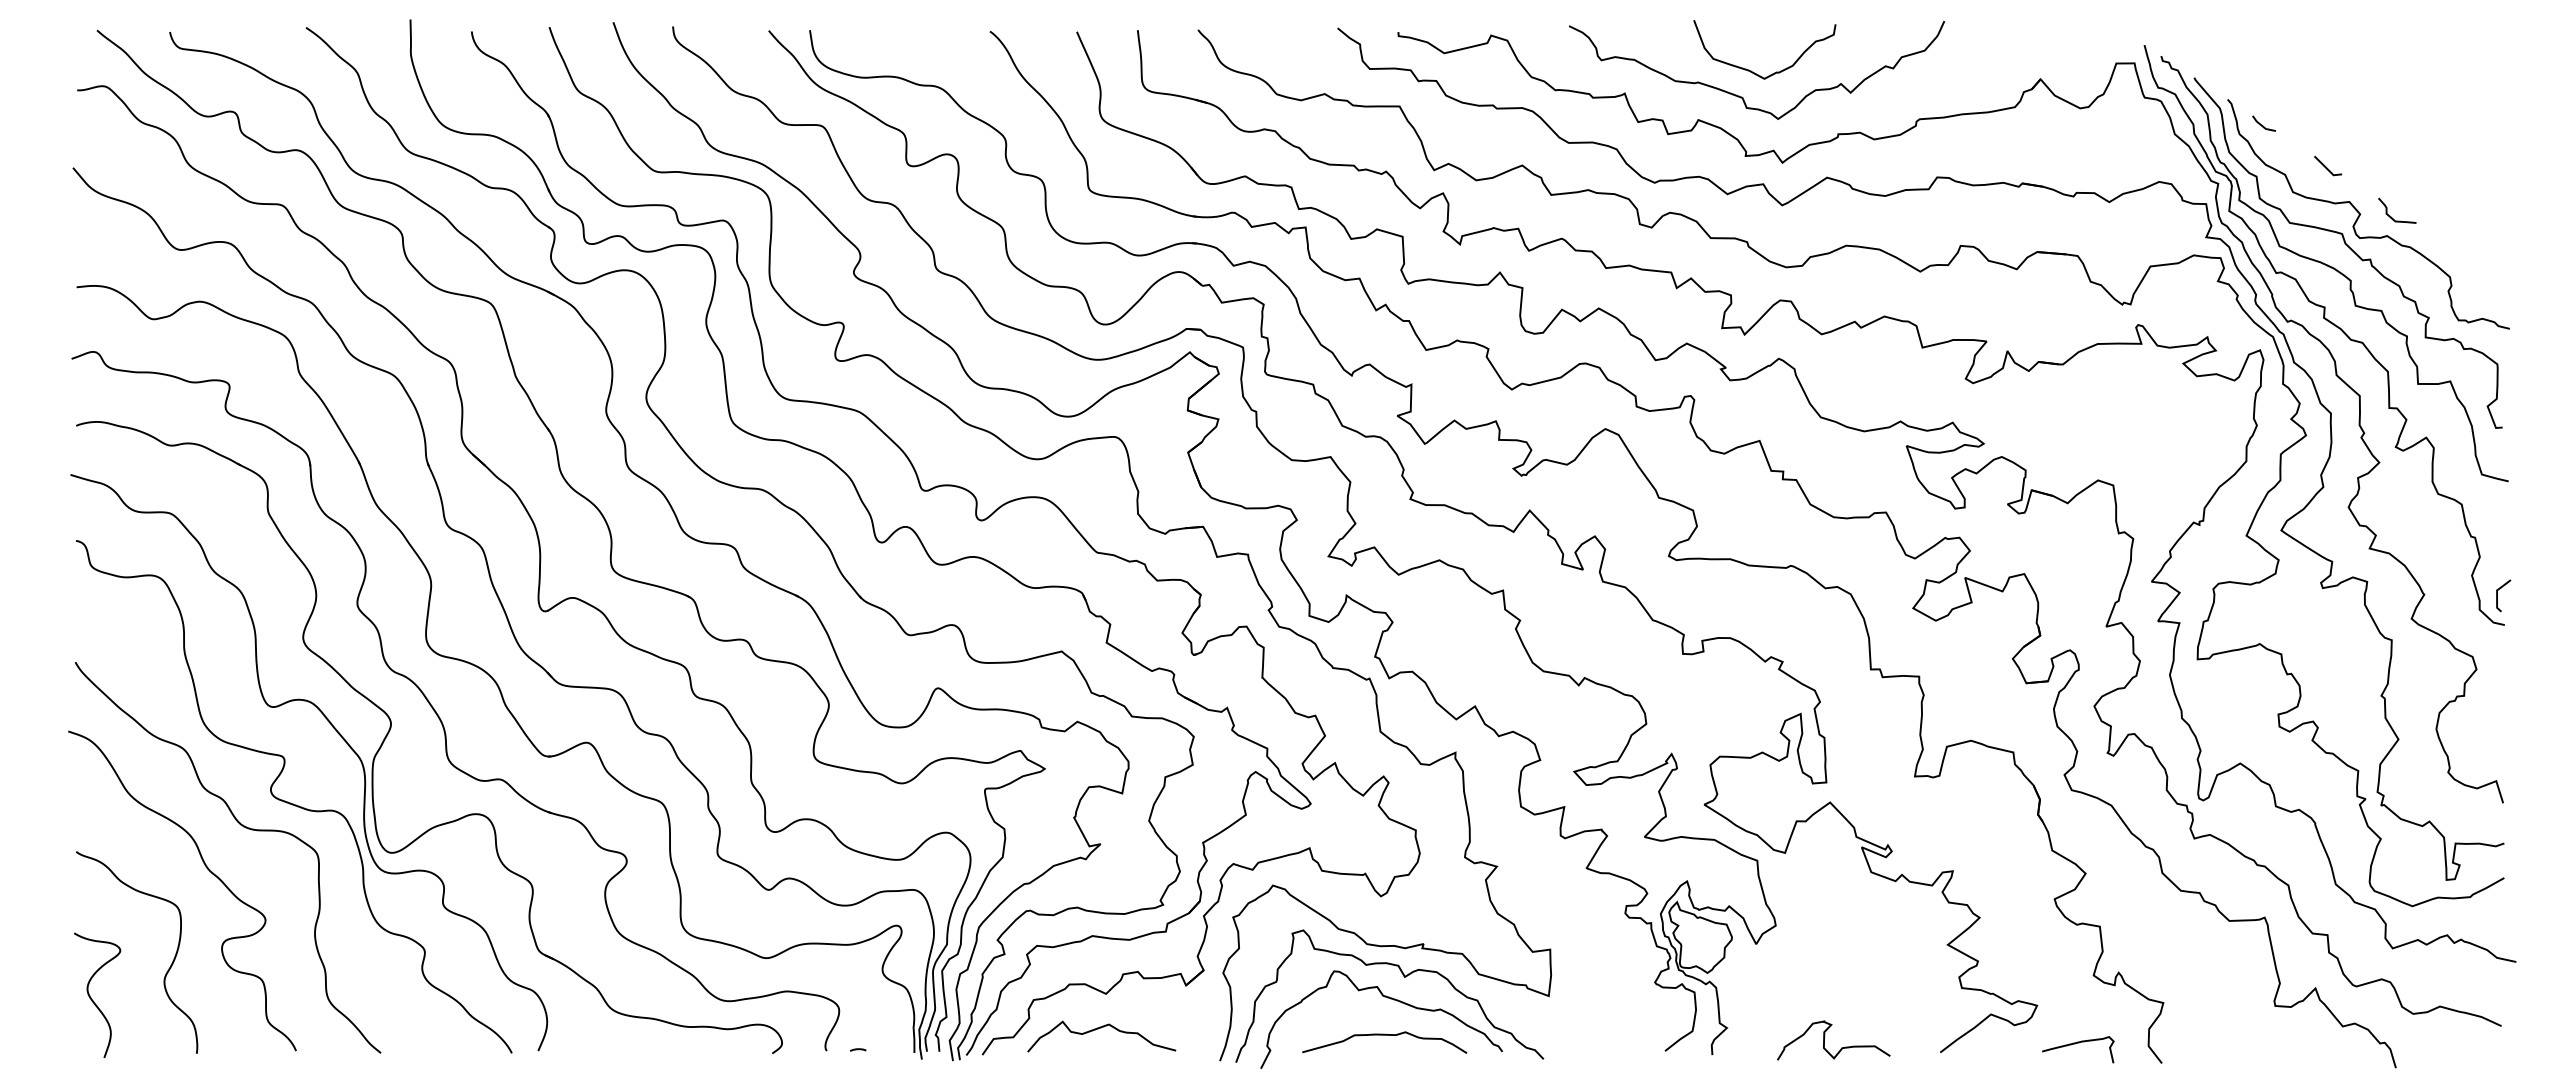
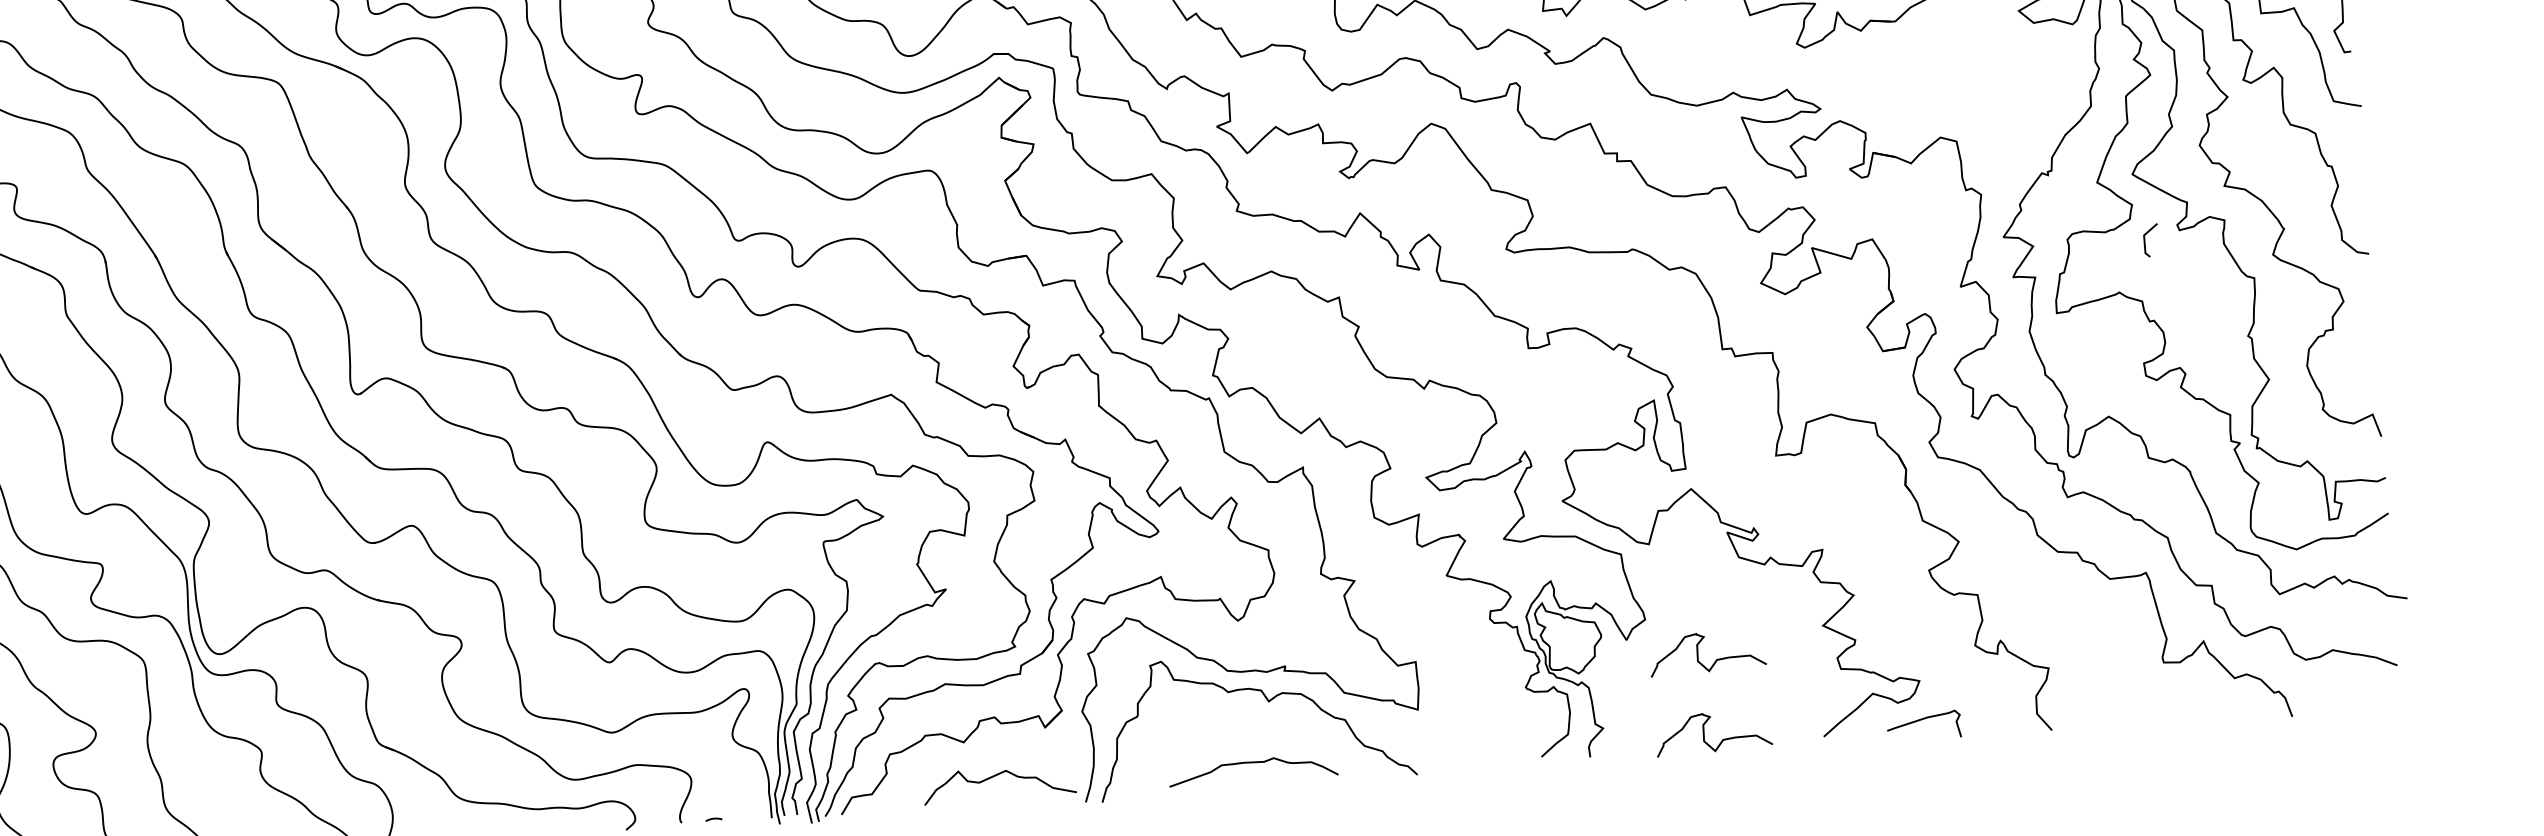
line: (2497, 595) -> (2144, 240), moved
curve: (1825, 959) -> (1698, 650), added
curve: (1387, 998) -> (1252, 724), removed
curve: (1098, 1029) -> (995, 776), moved
curve: (2075, 1044) -> (1920, 720), moved

